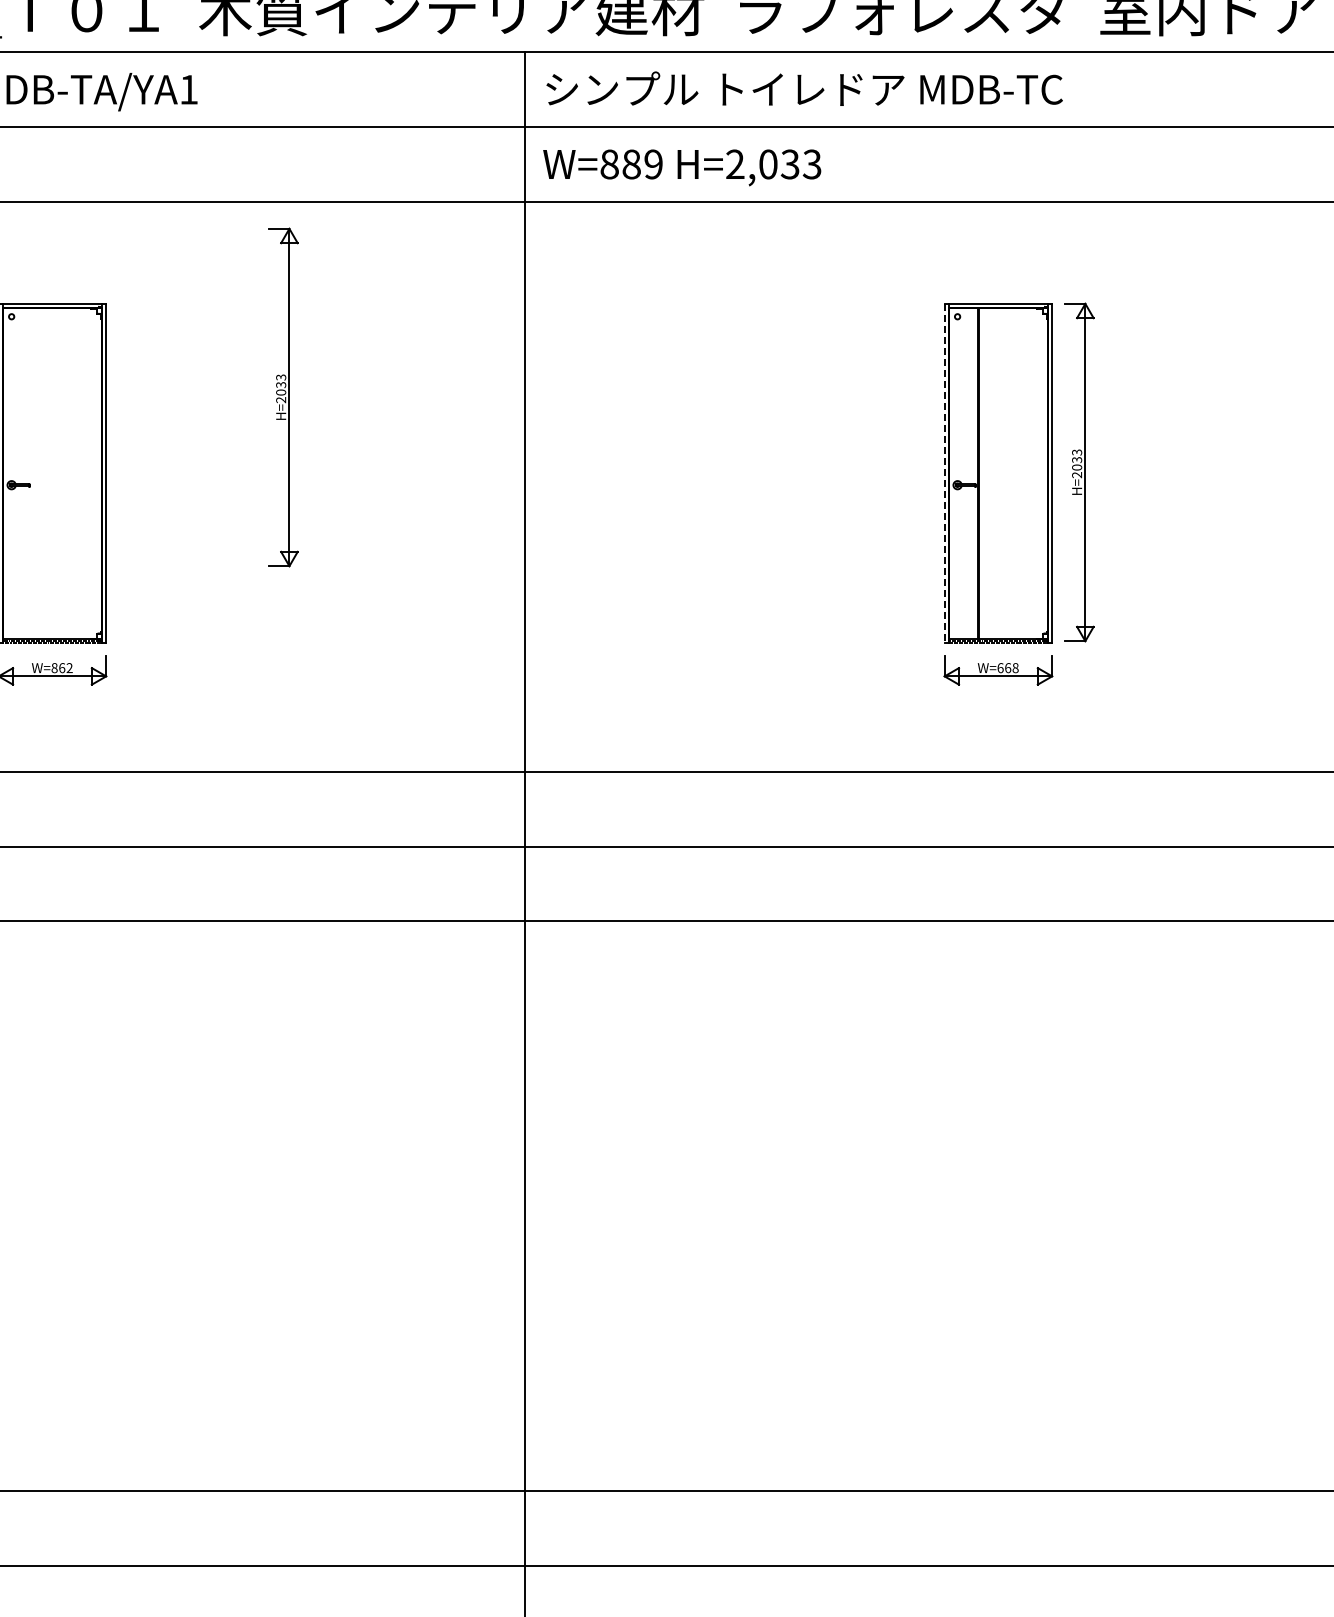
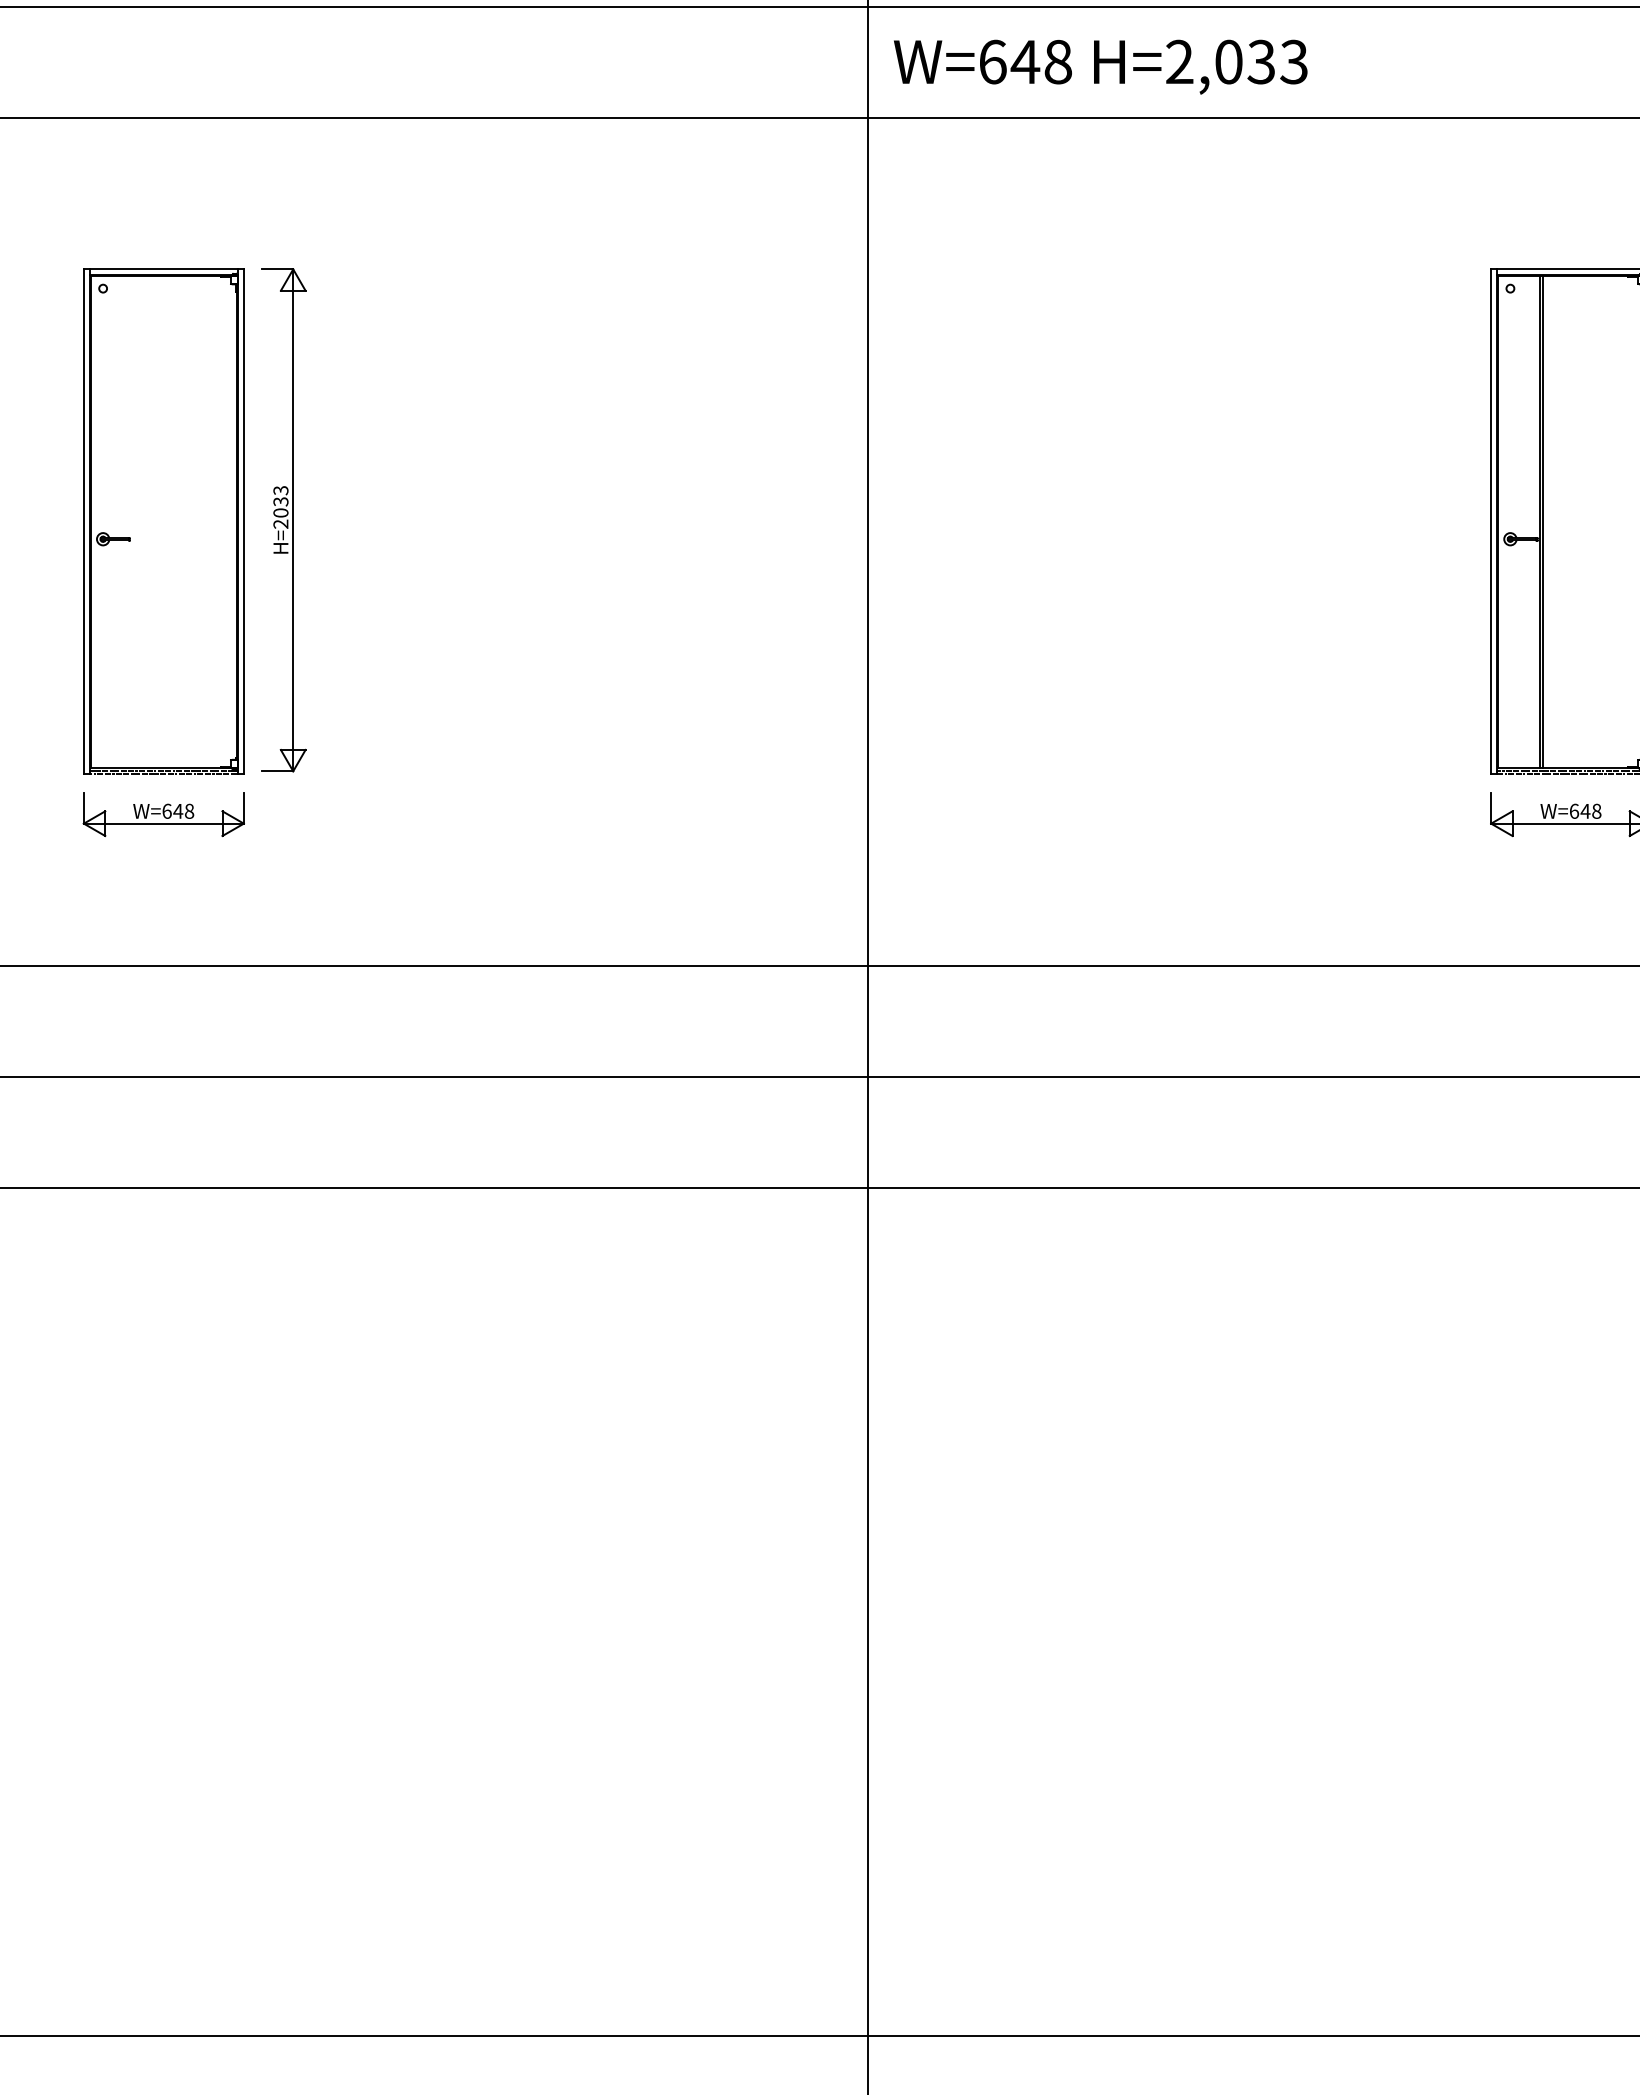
text: (631, 164) -> (1025, 62), W=889 -> W=648
part: (283, 397) -> (284, 520), moved
line: (944, 473) -> (1490, 521), dashed -> solid
text: (61, 668) -> (177, 811), W=862 -> W=648
text: (1007, 668) -> (1584, 811), W=668 -> W=648

